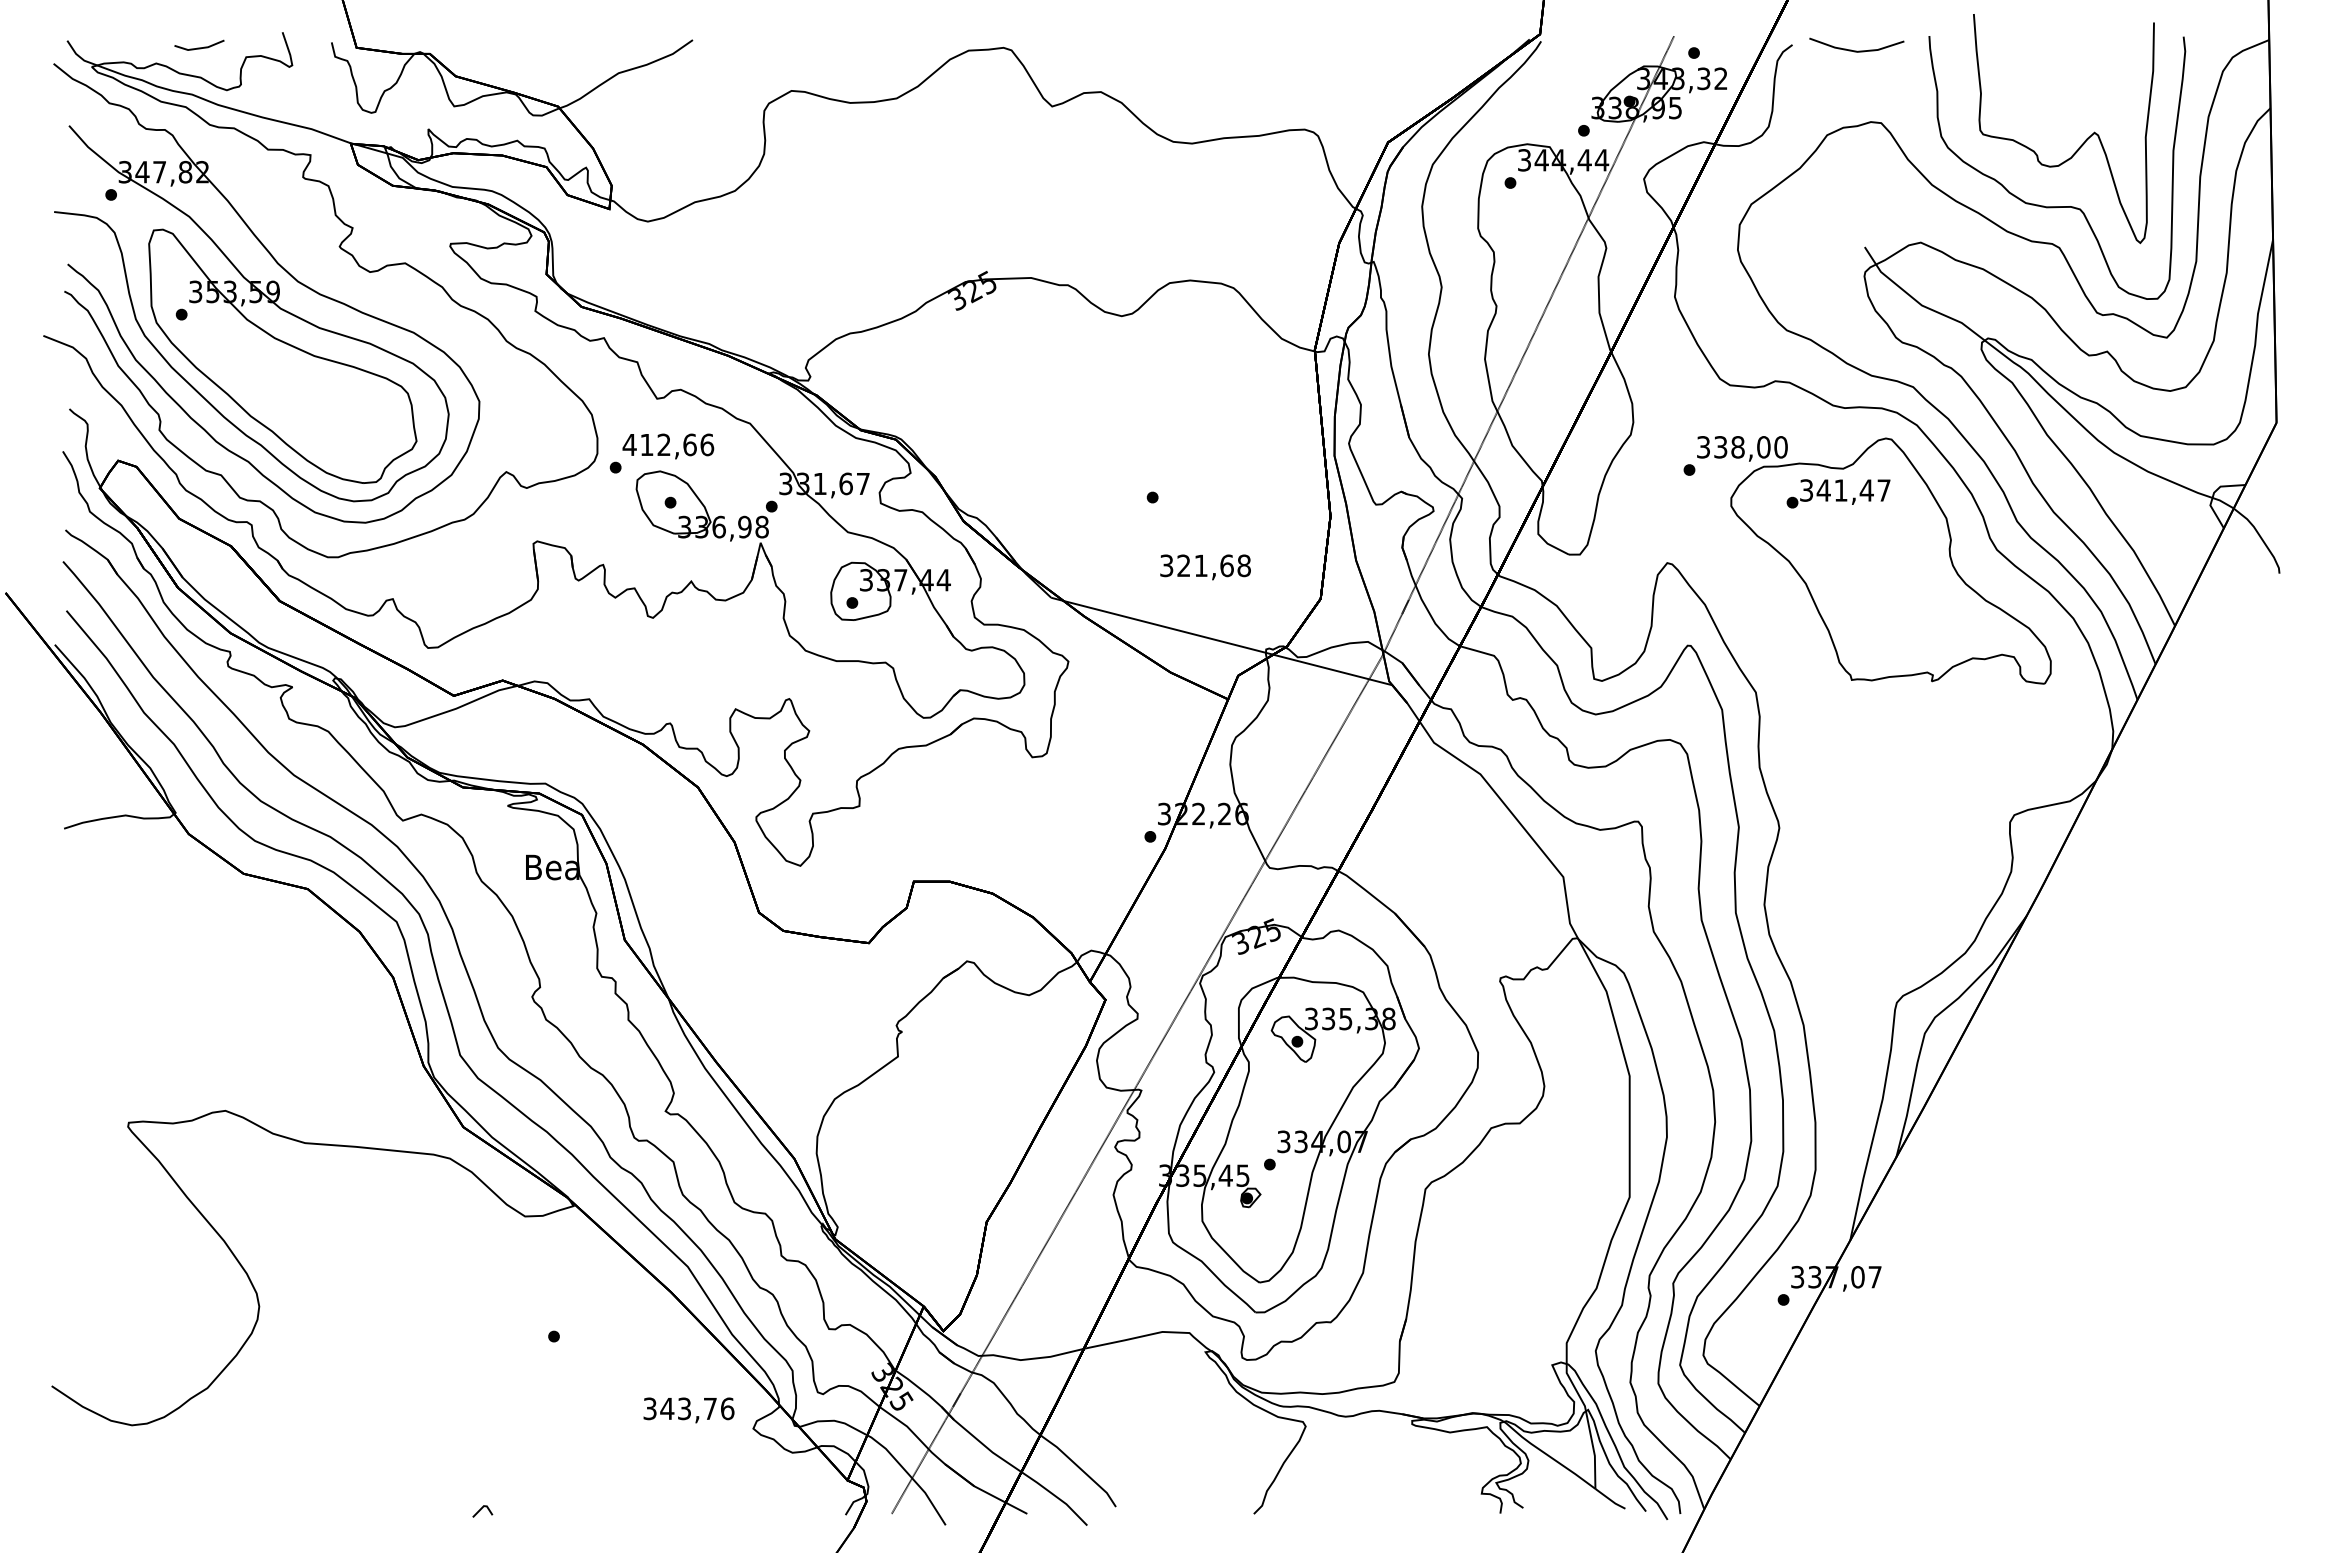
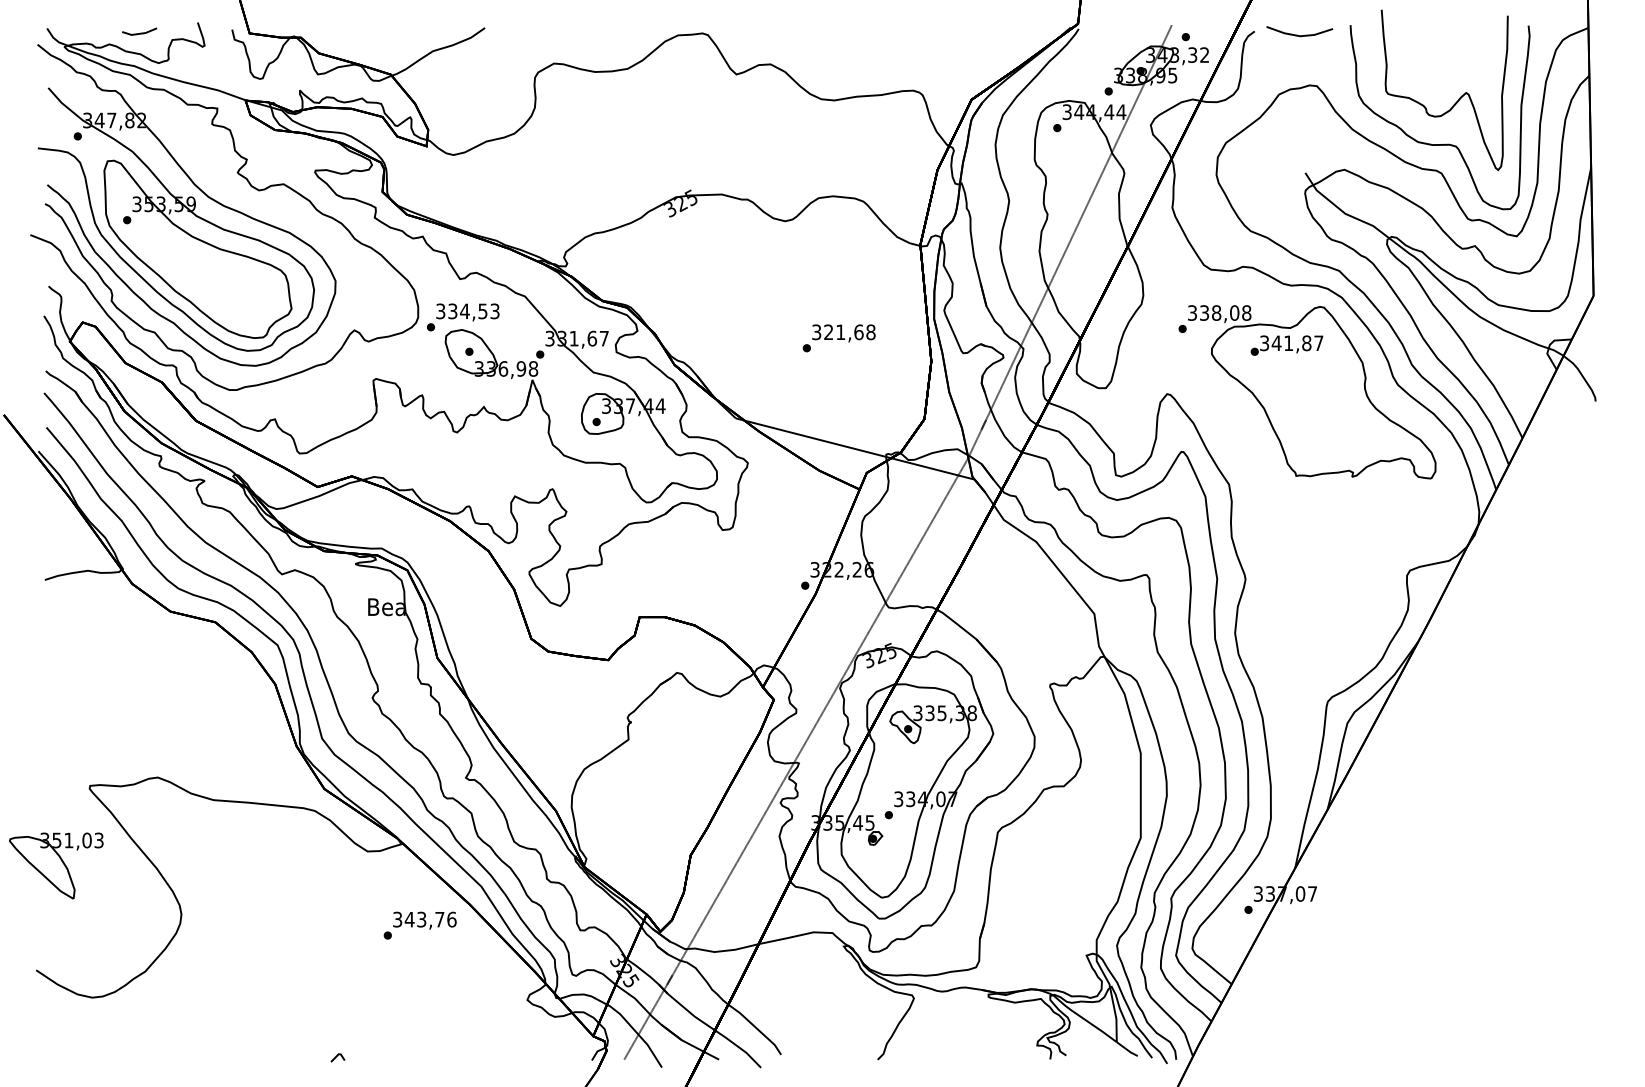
text: (668, 444) -> (467, 311), 412,66 -> 334,53
text: (1780, 447) -> (1246, 313), 338,00 -> 338,08
text: (1866, 490) -> (1306, 343), 341,47 -> 341,87
text: (1205, 567) -> (843, 333), moved
part: (80, 1236) -> (56, 865), added
text: (688, 1410) -> (424, 920), moved

